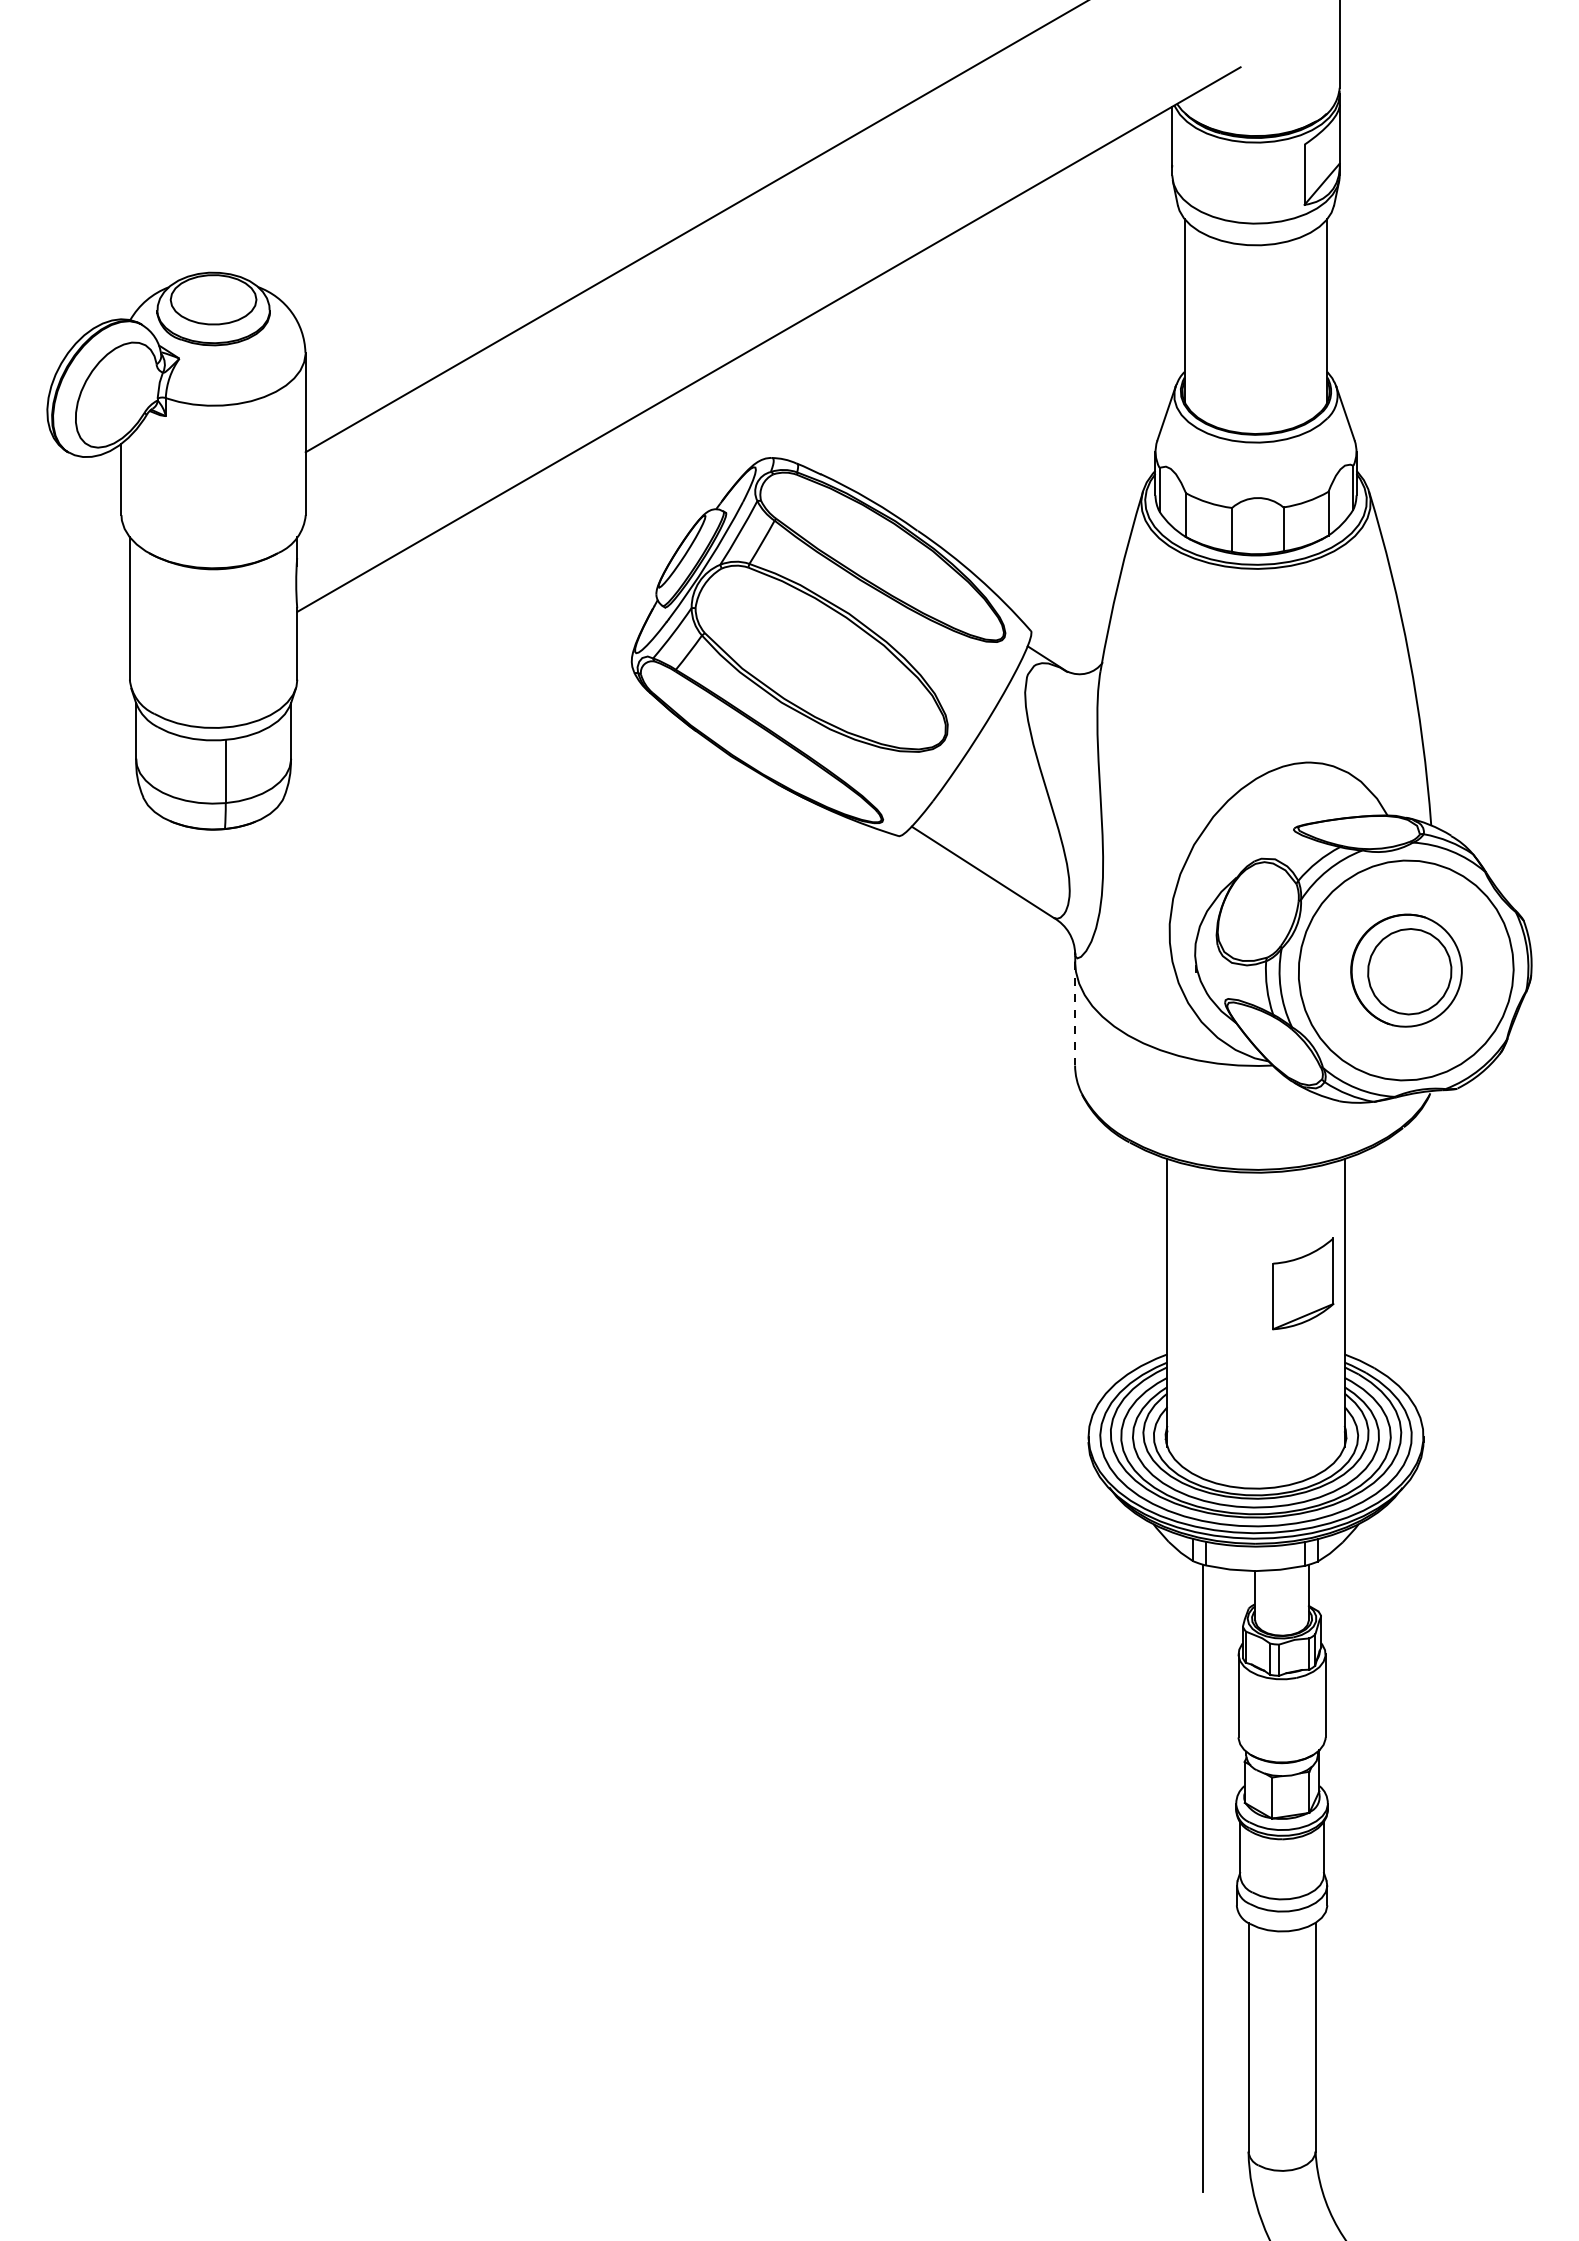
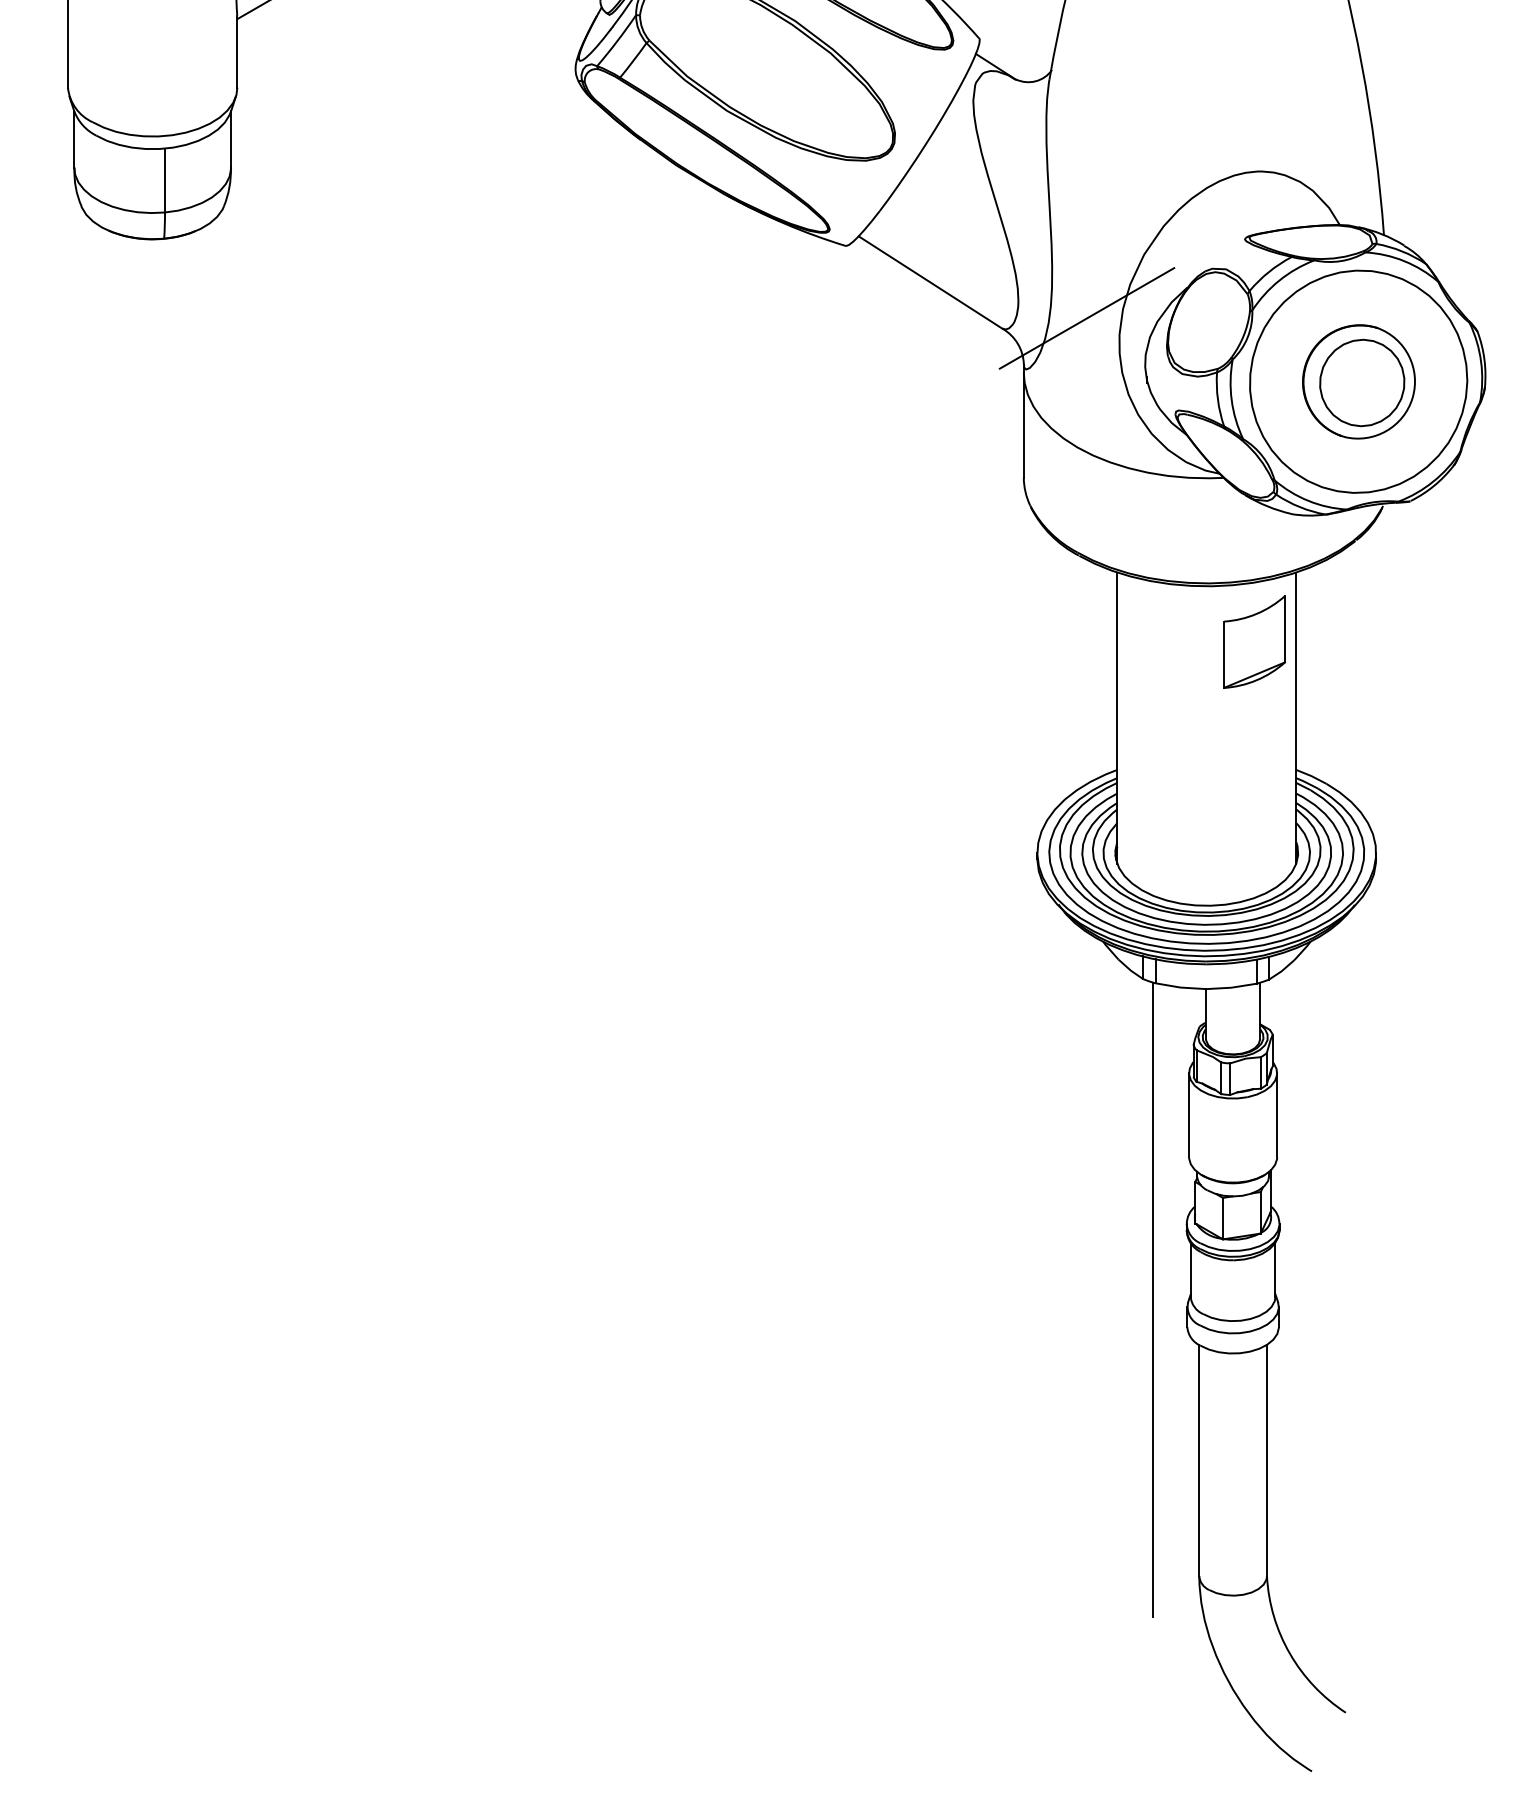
line: (1137, 907) -> (1086, 318), added
line: (1075, 1013) -> (1024, 425), dashed -> solid
part: (1303, 1283) -> (1254, 641), moved

